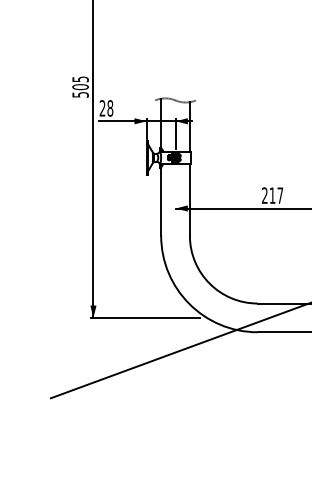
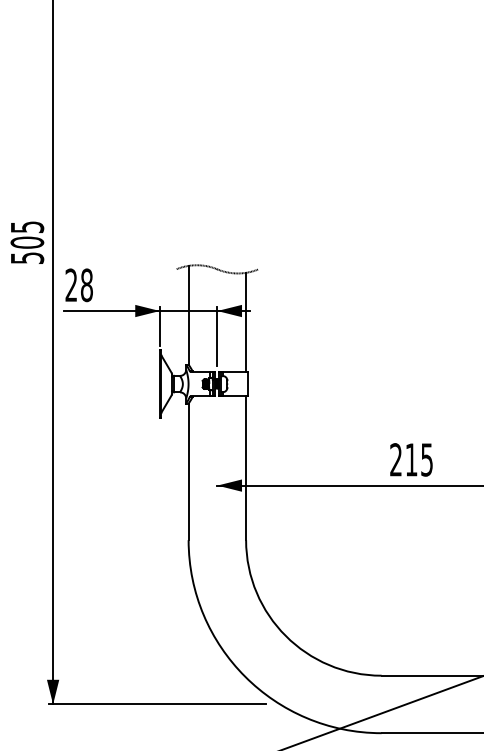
text: (280, 195) -> (427, 459), 217 -> 215

